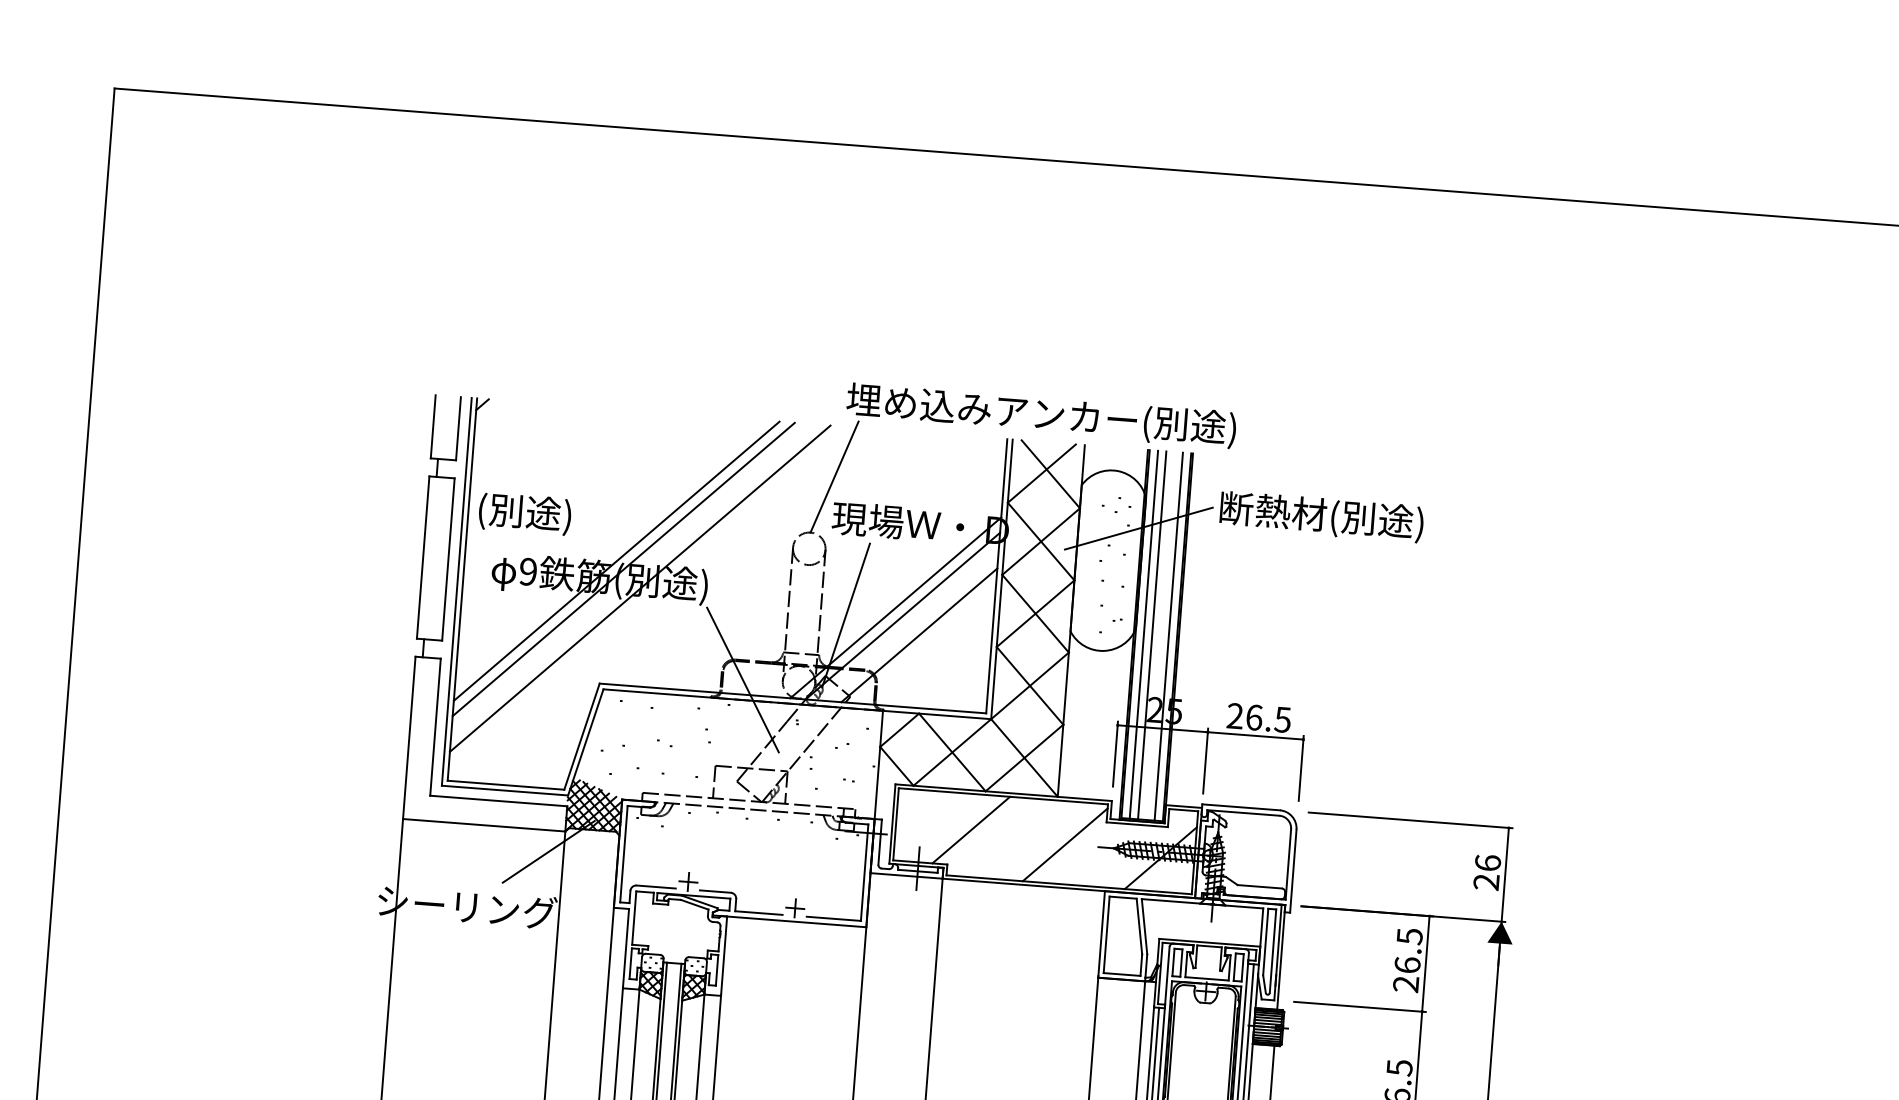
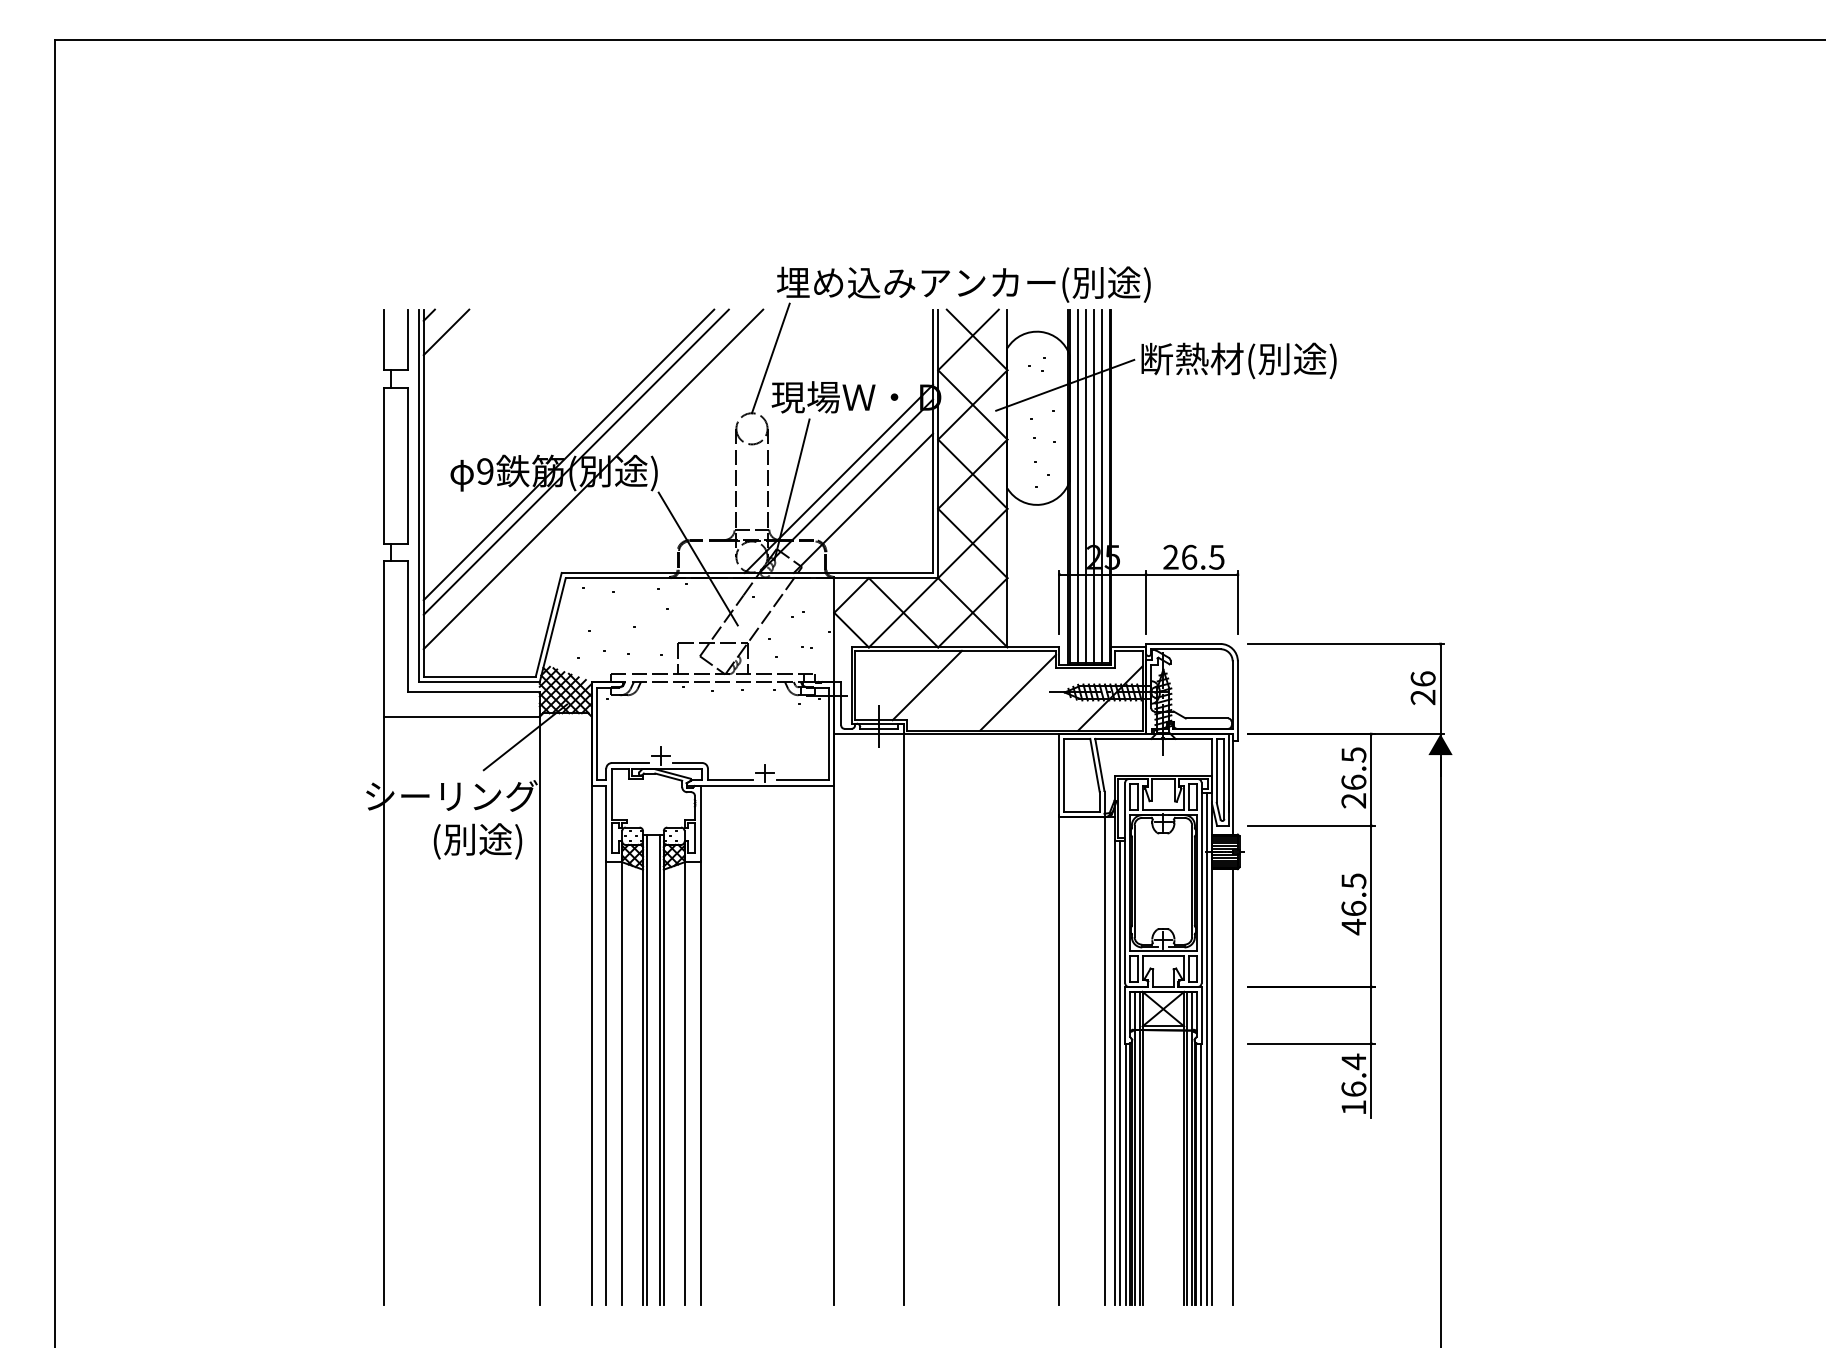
line: (499, 424) -> (446, 332), added
text: (524, 513) -> (477, 841), moved
line: (1160, 636) -> (1093, 486), added

